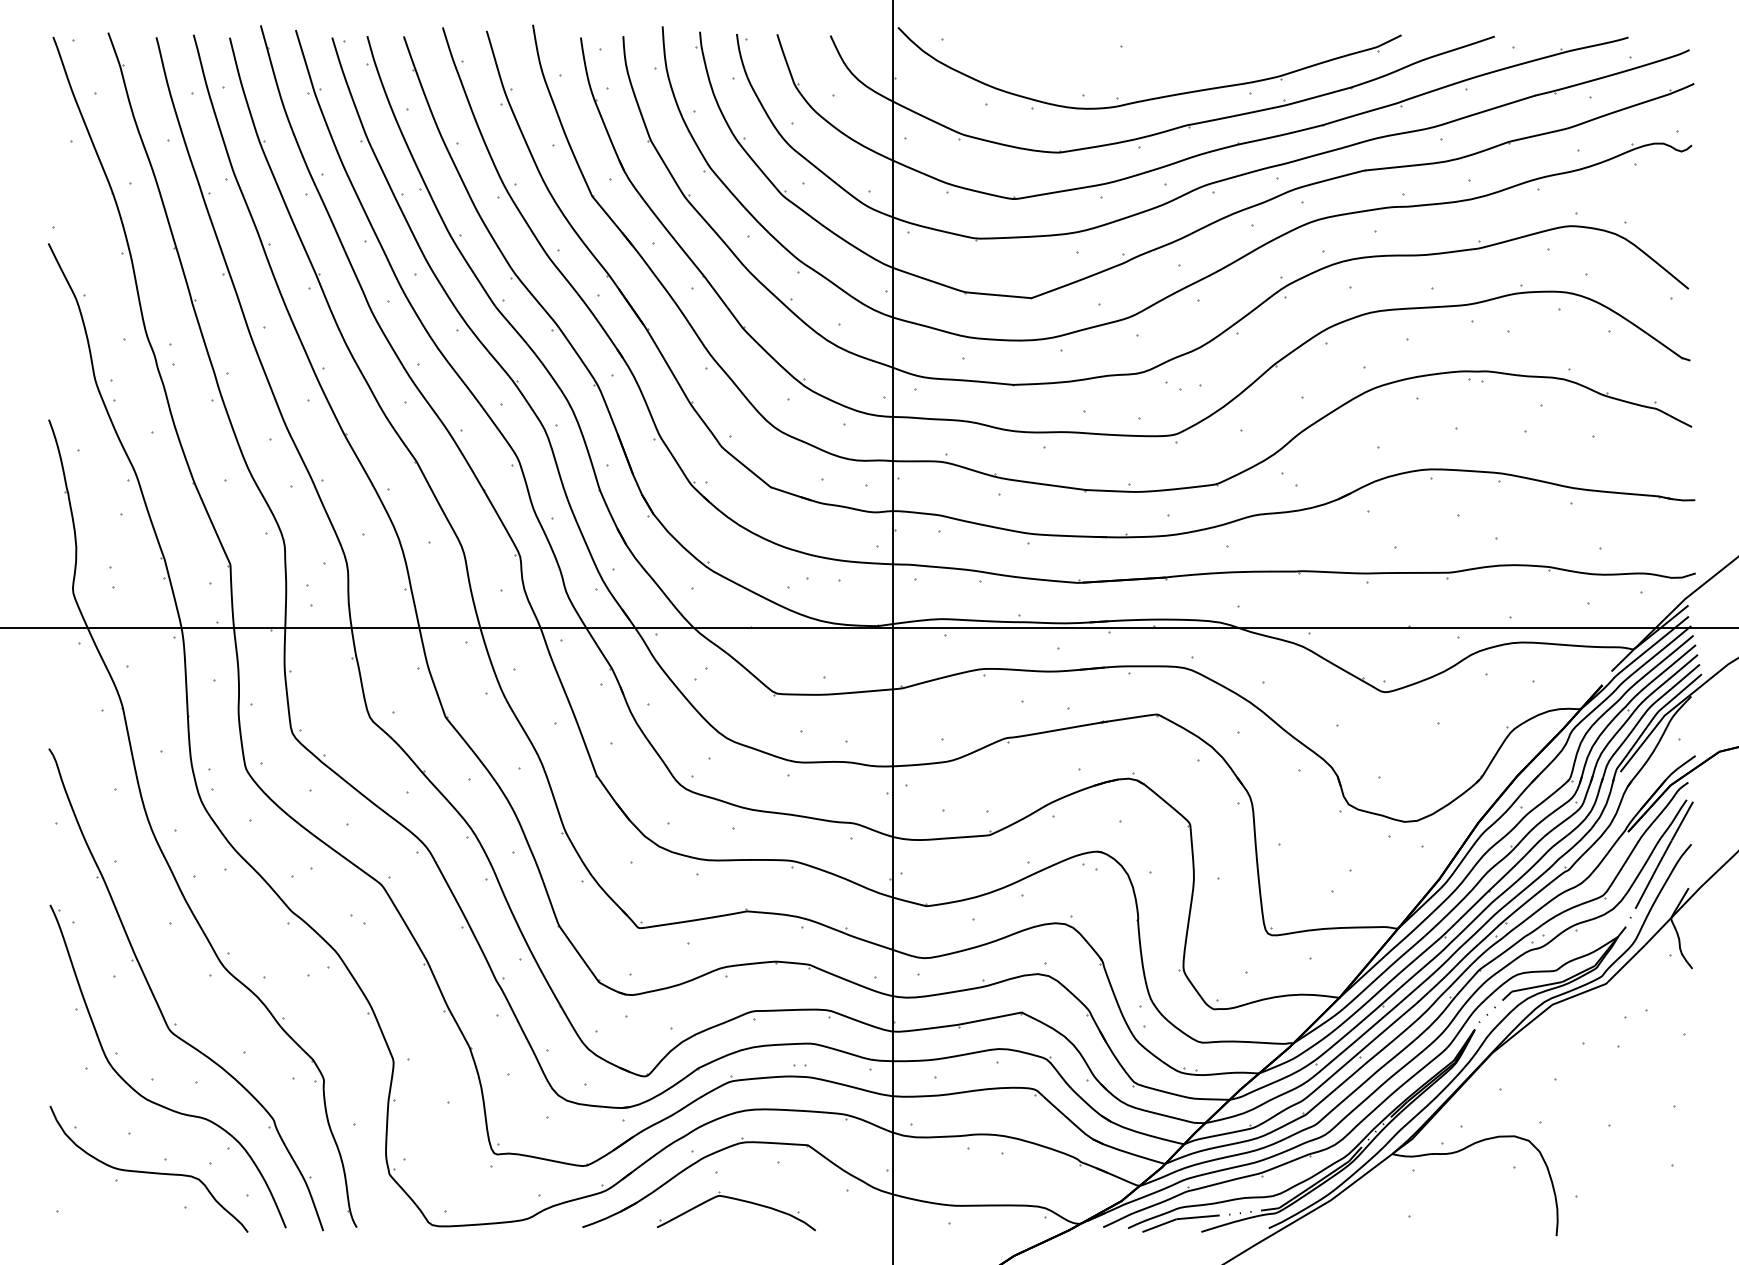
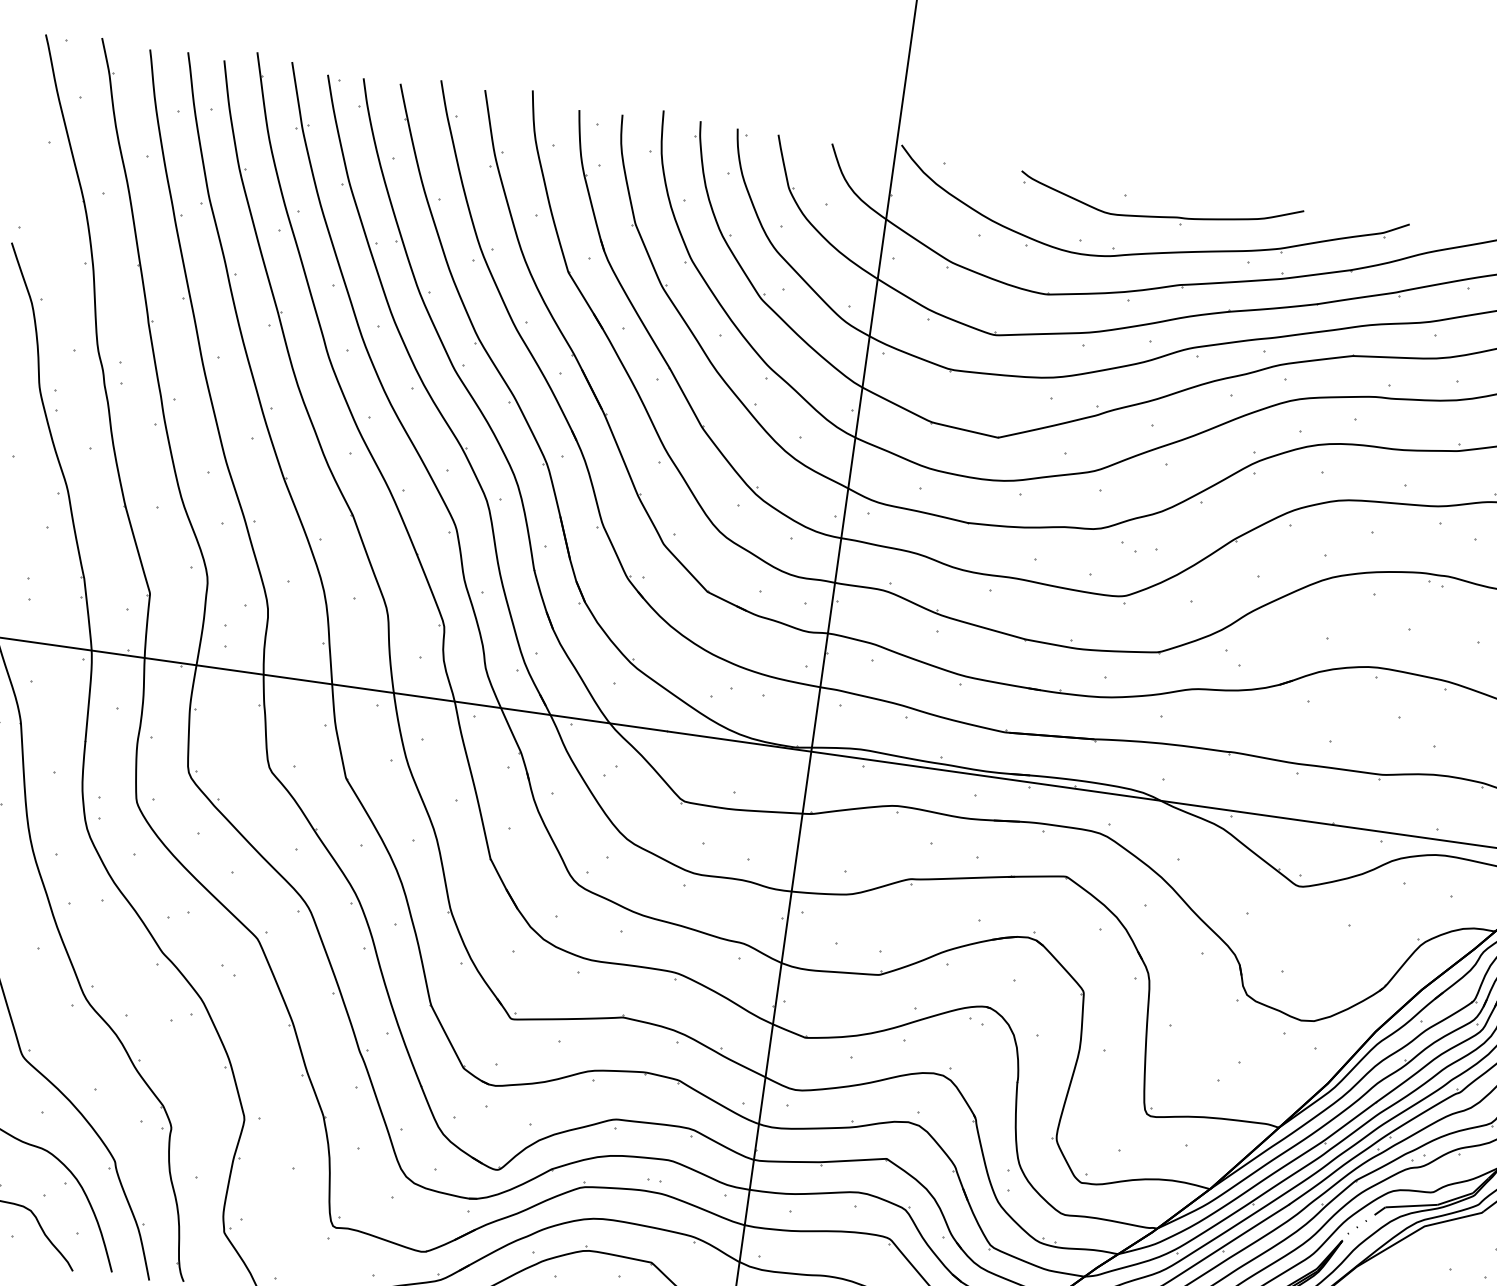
part: (1161, 60) -> (1163, 215), added

